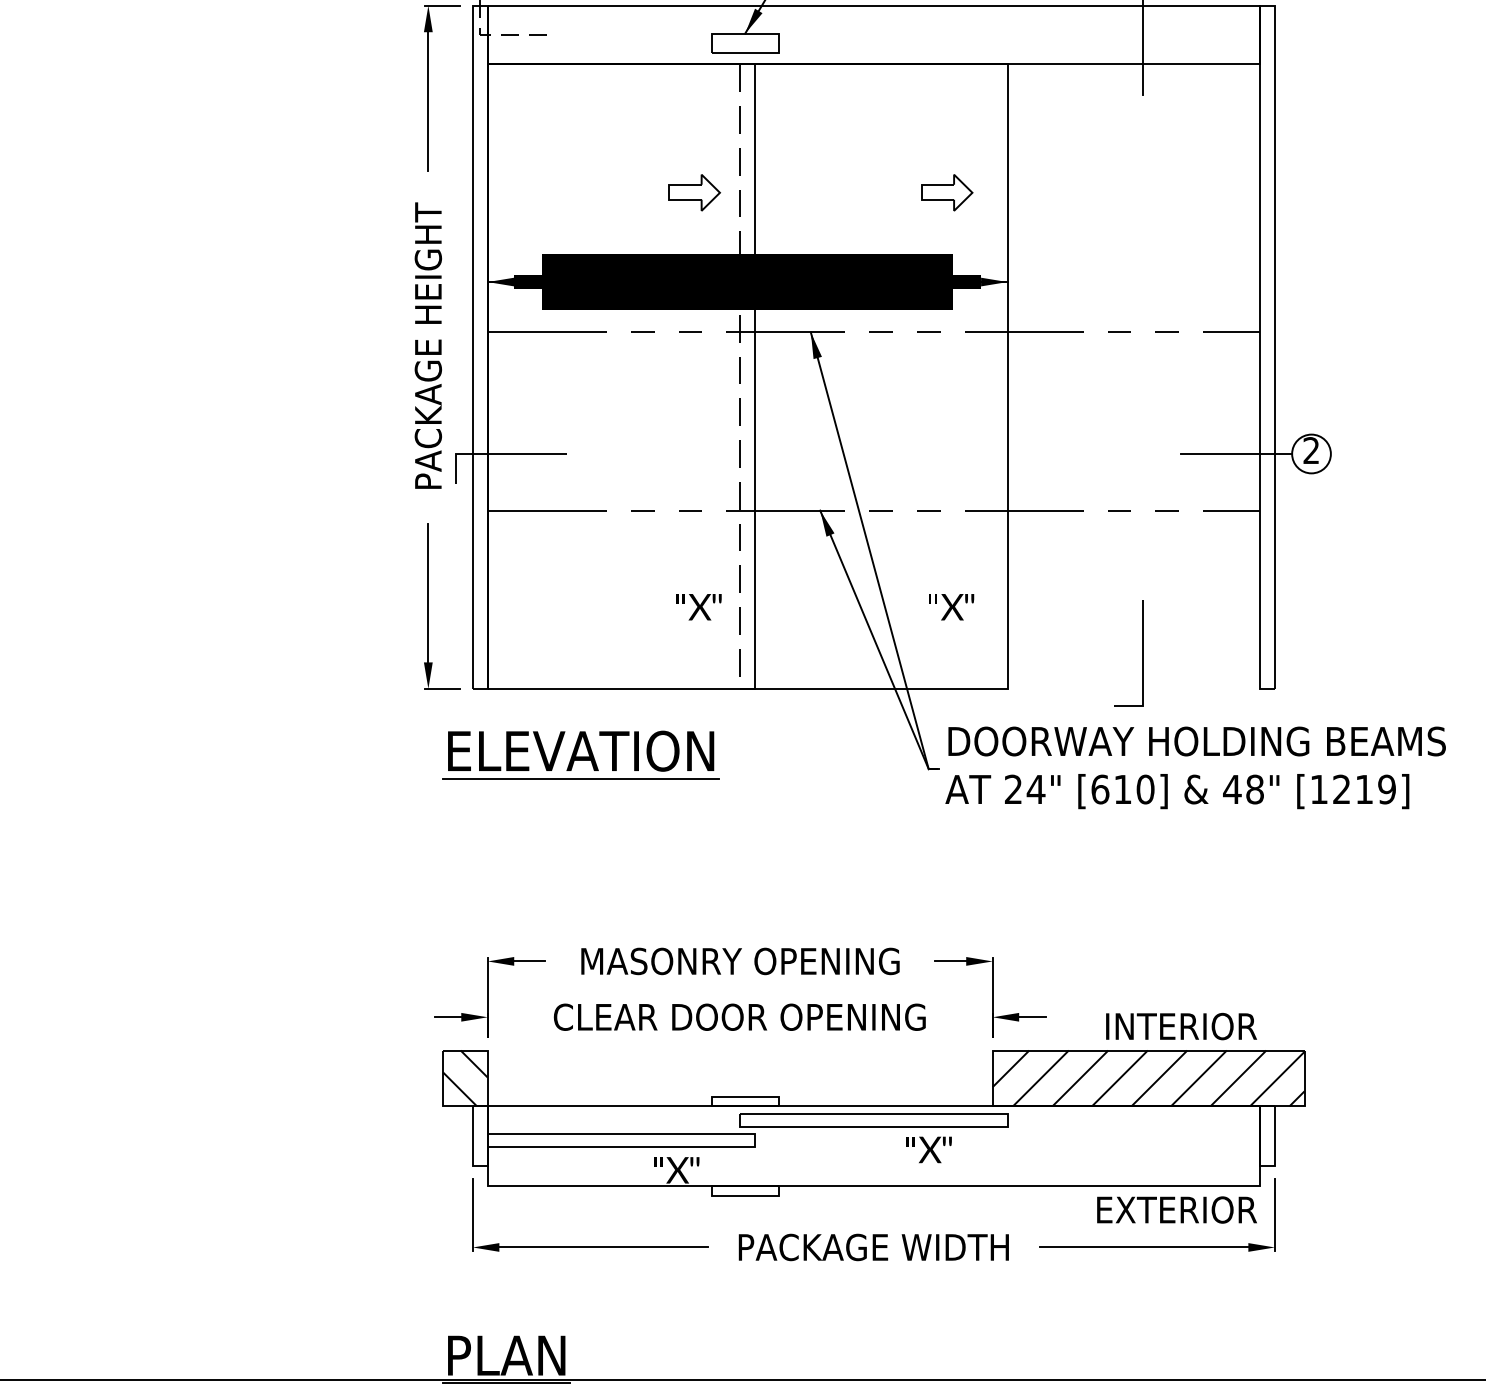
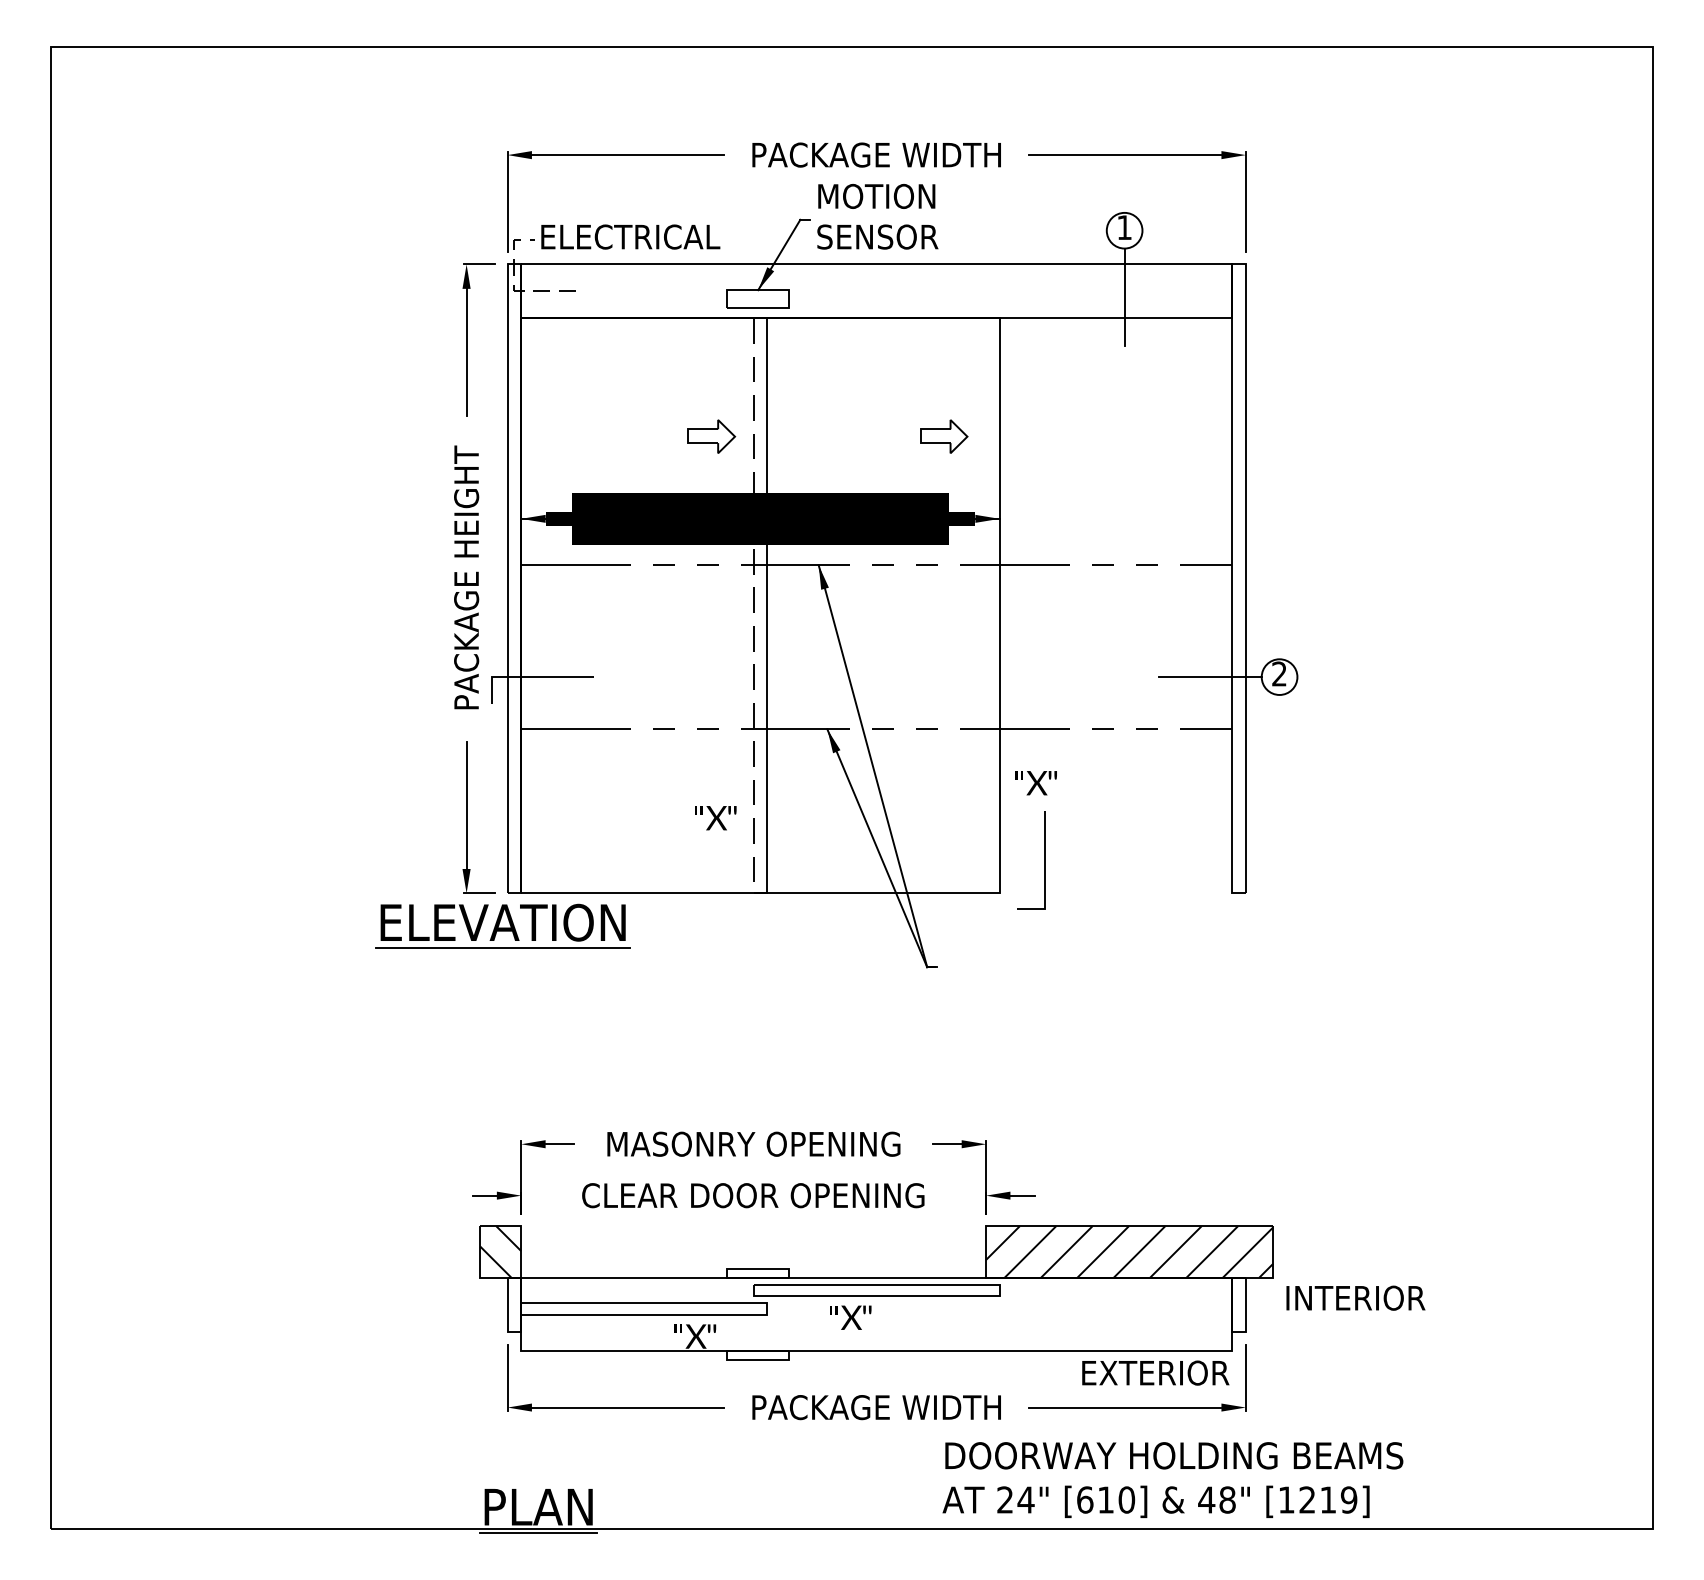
text: (950, 607) -> (1035, 783), moved
line: (1143, 653) -> (1044, 860), moved
part: (580, 754) -> (502, 925), moved
text: (1195, 767) -> (1172, 1479), moved
text: (1181, 1025) -> (1355, 1297), moved
text: (929, 1149) -> (850, 1317), moved

